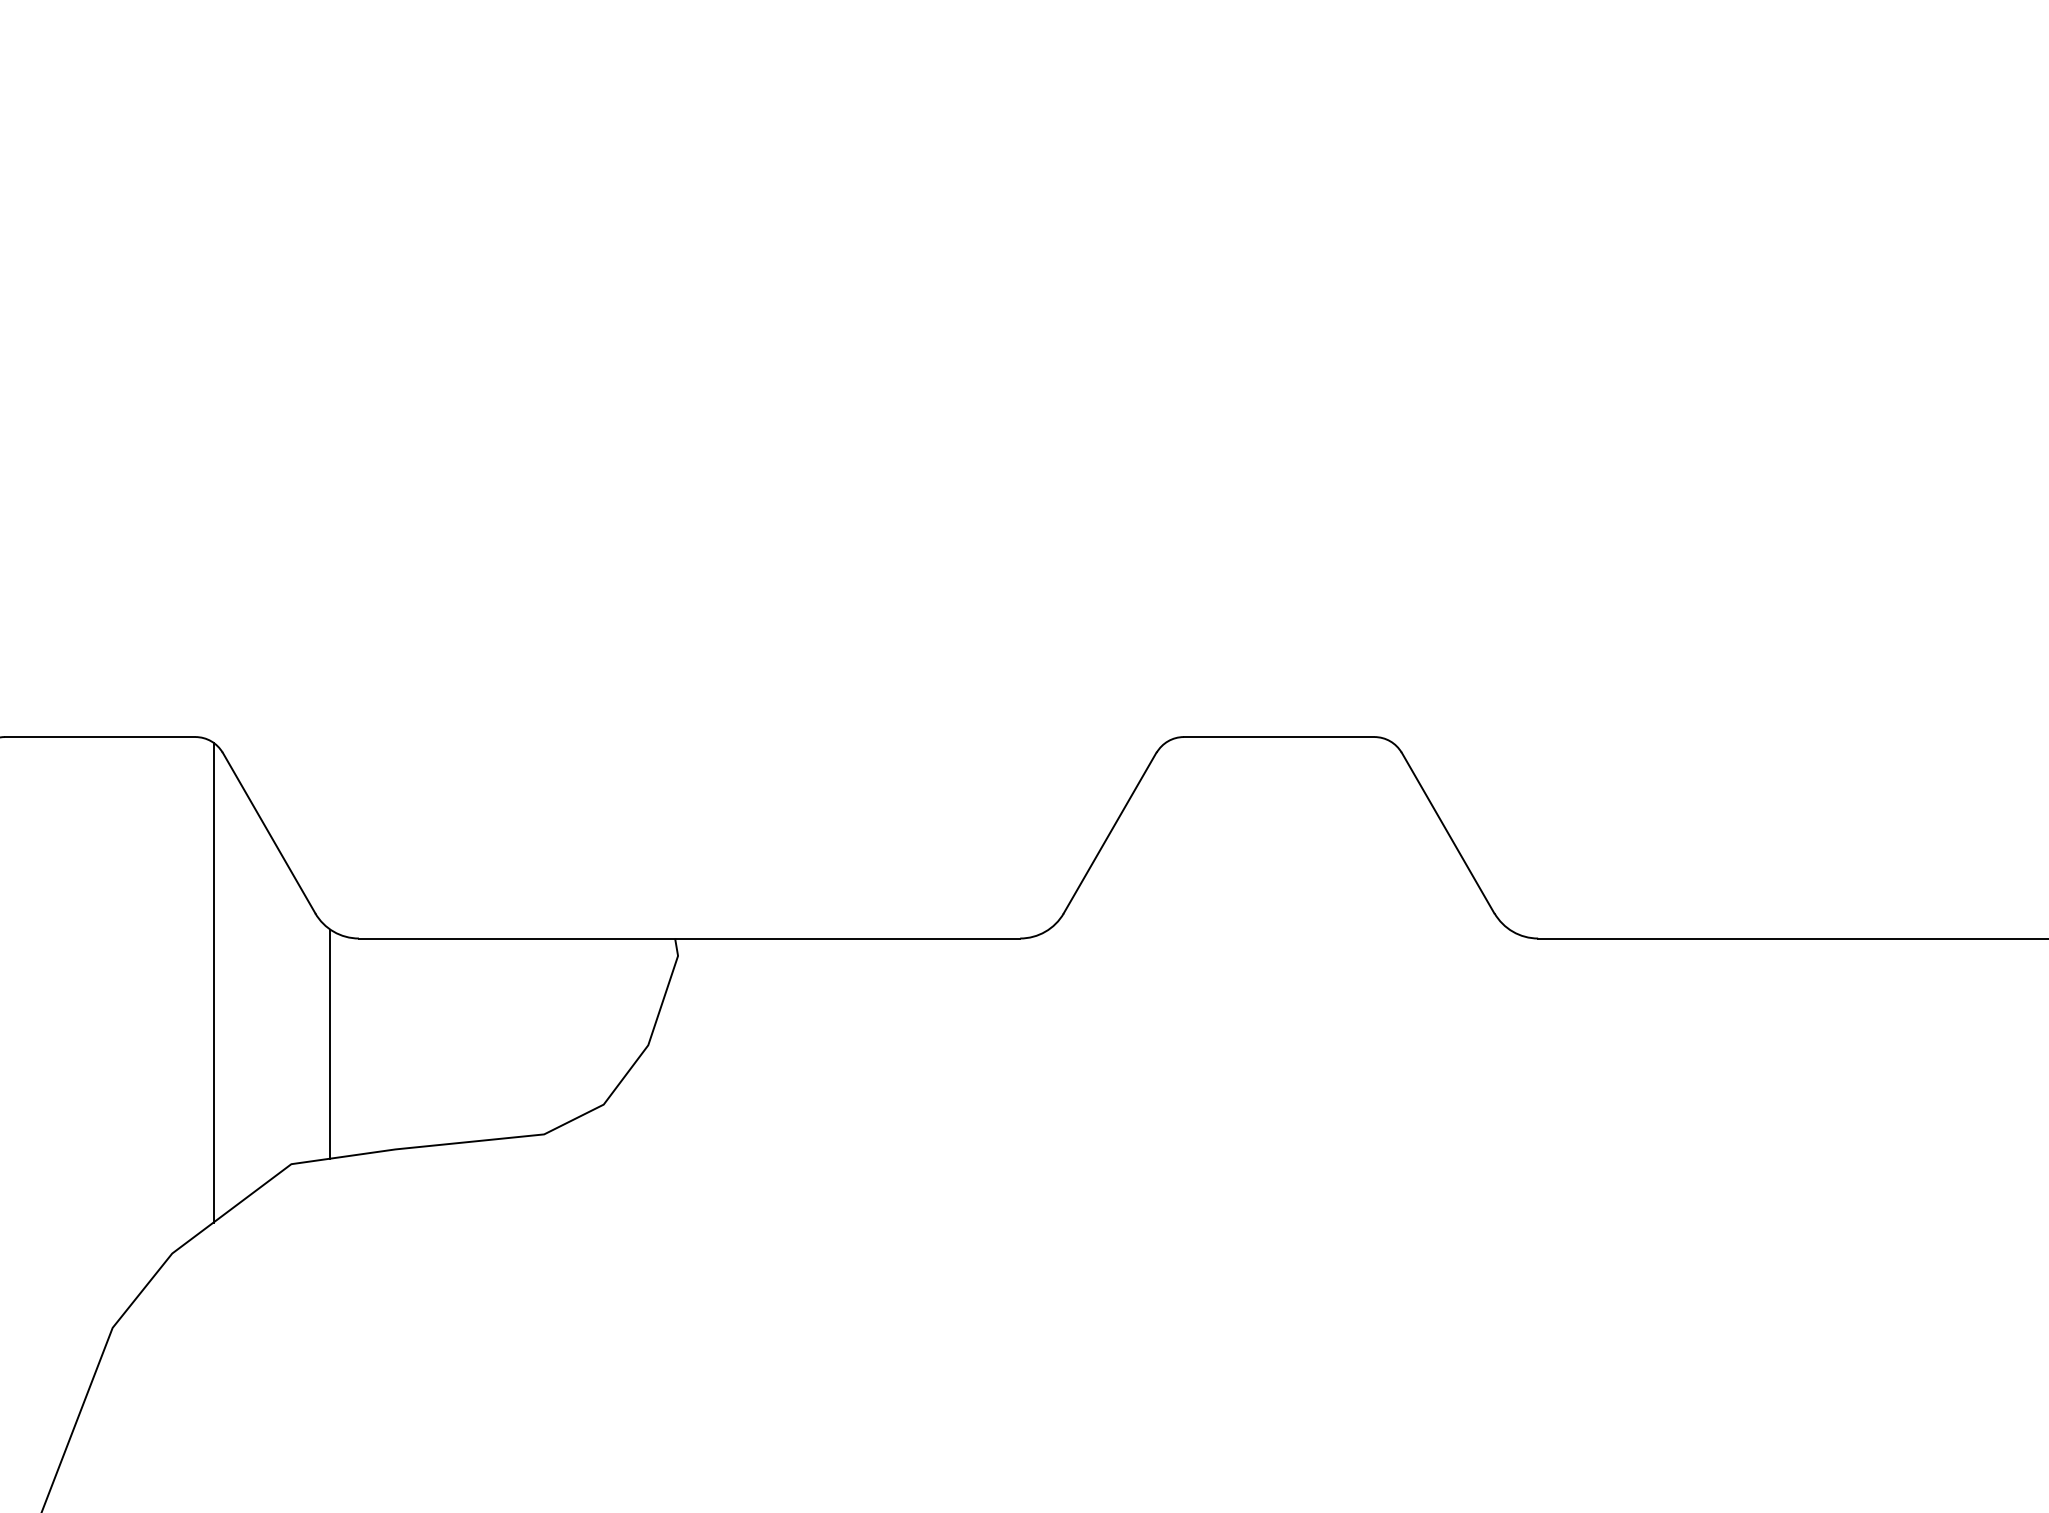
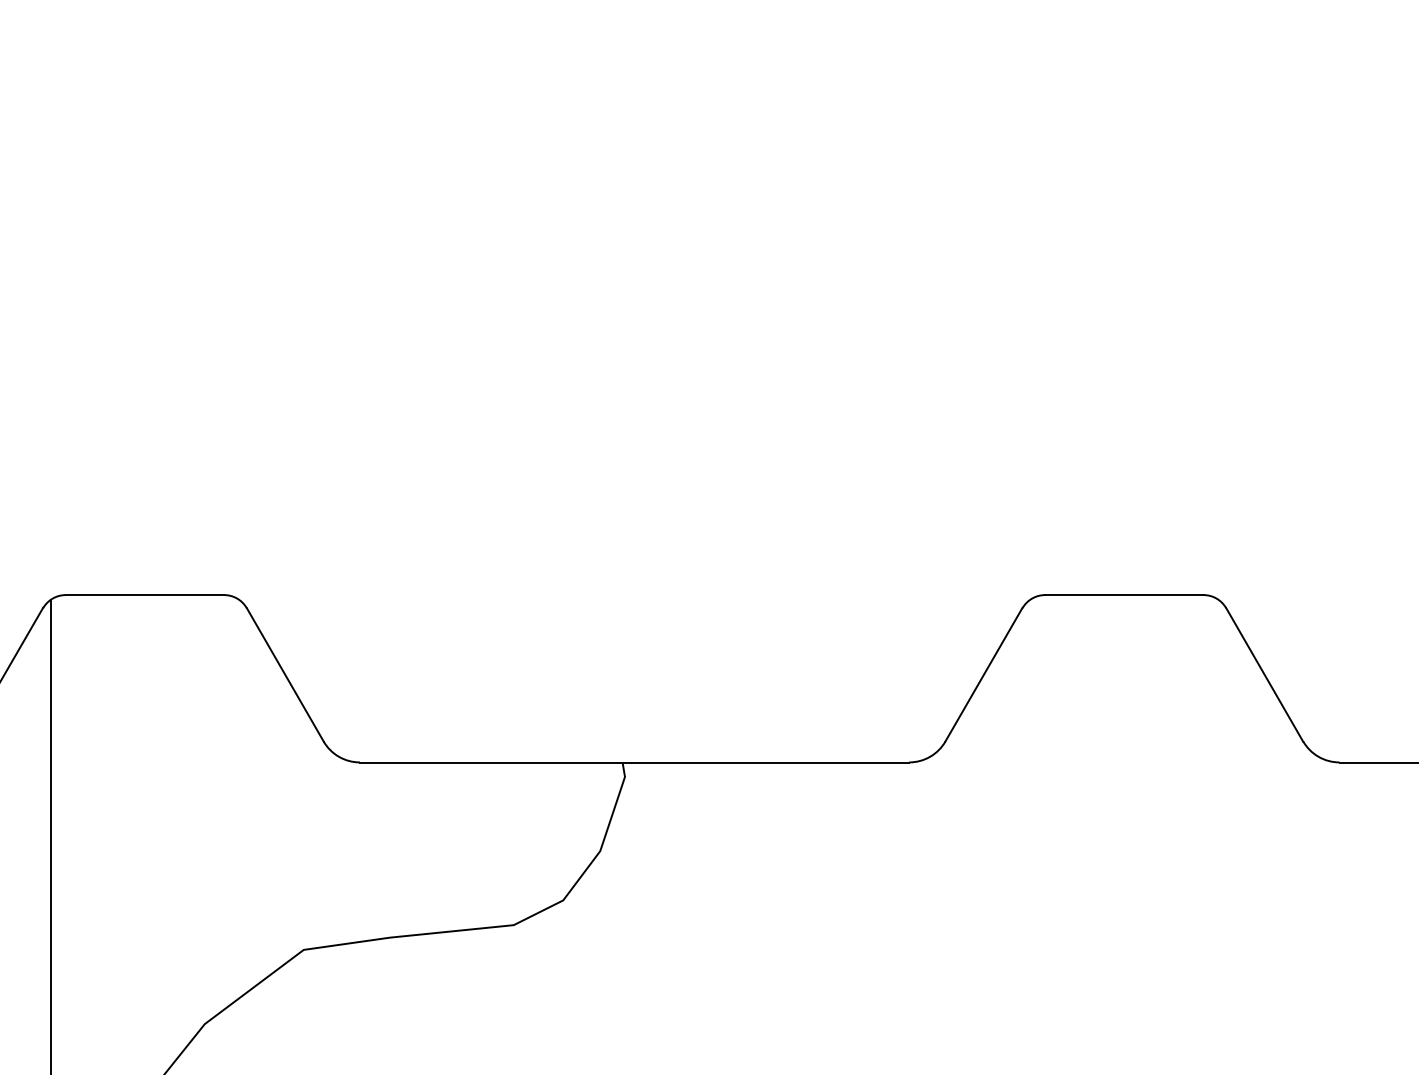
line: (213, 982) -> (239, 798), removed
line: (330, 1043) -> (336, 849), removed

